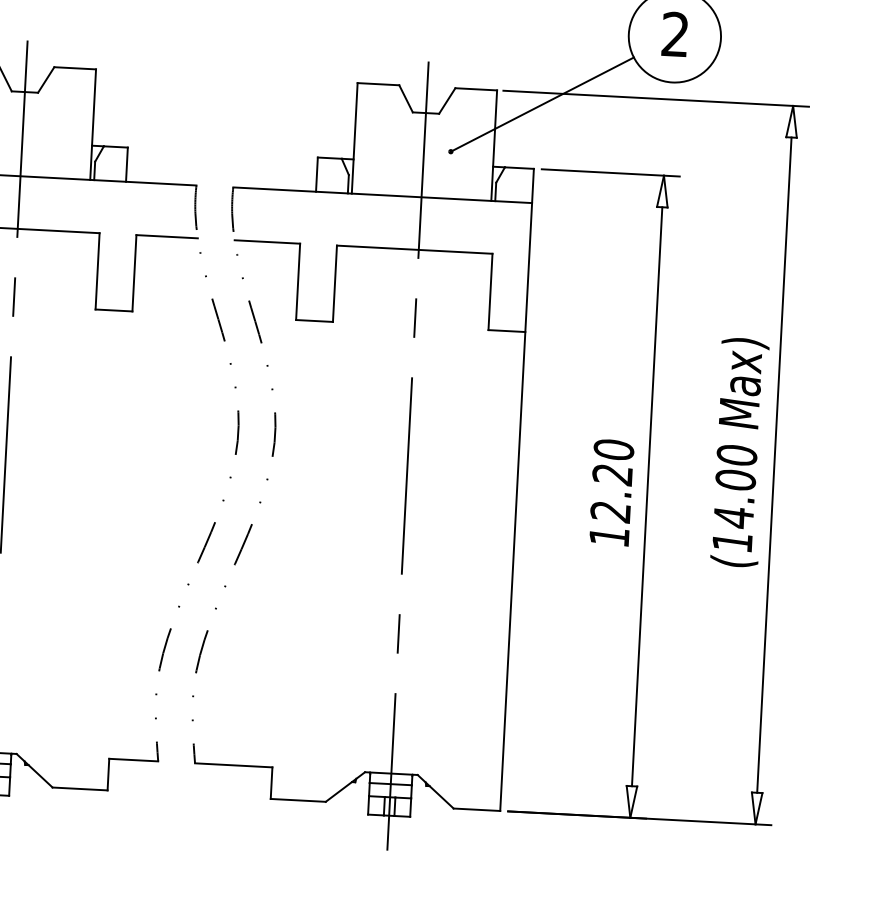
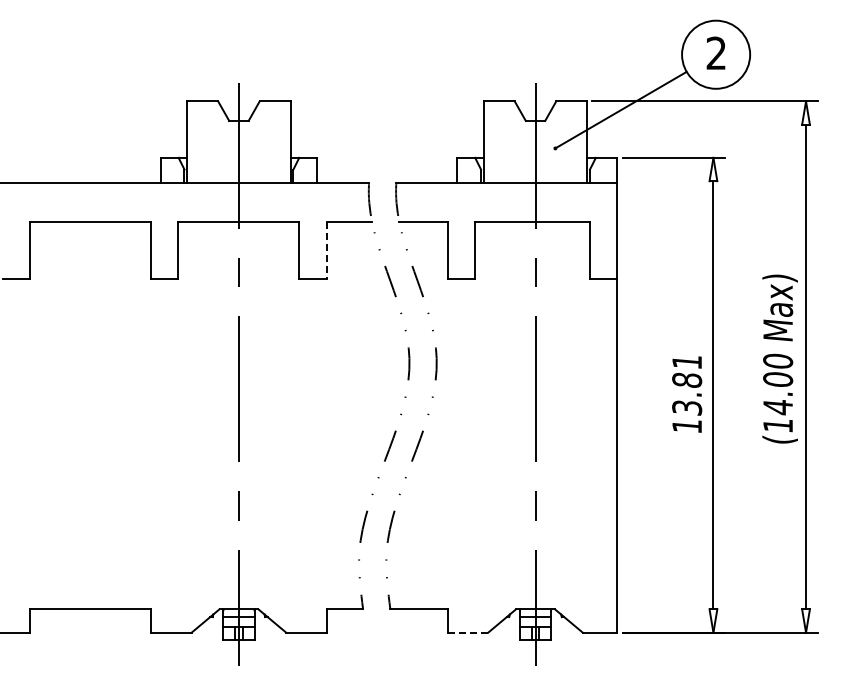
line: (134, 273) -> (326, 250), solid -> dashed
text: (612, 480) -> (687, 384), 12.20 -> 13.81
line: (297, 800) -> (467, 632), solid -> dashed

